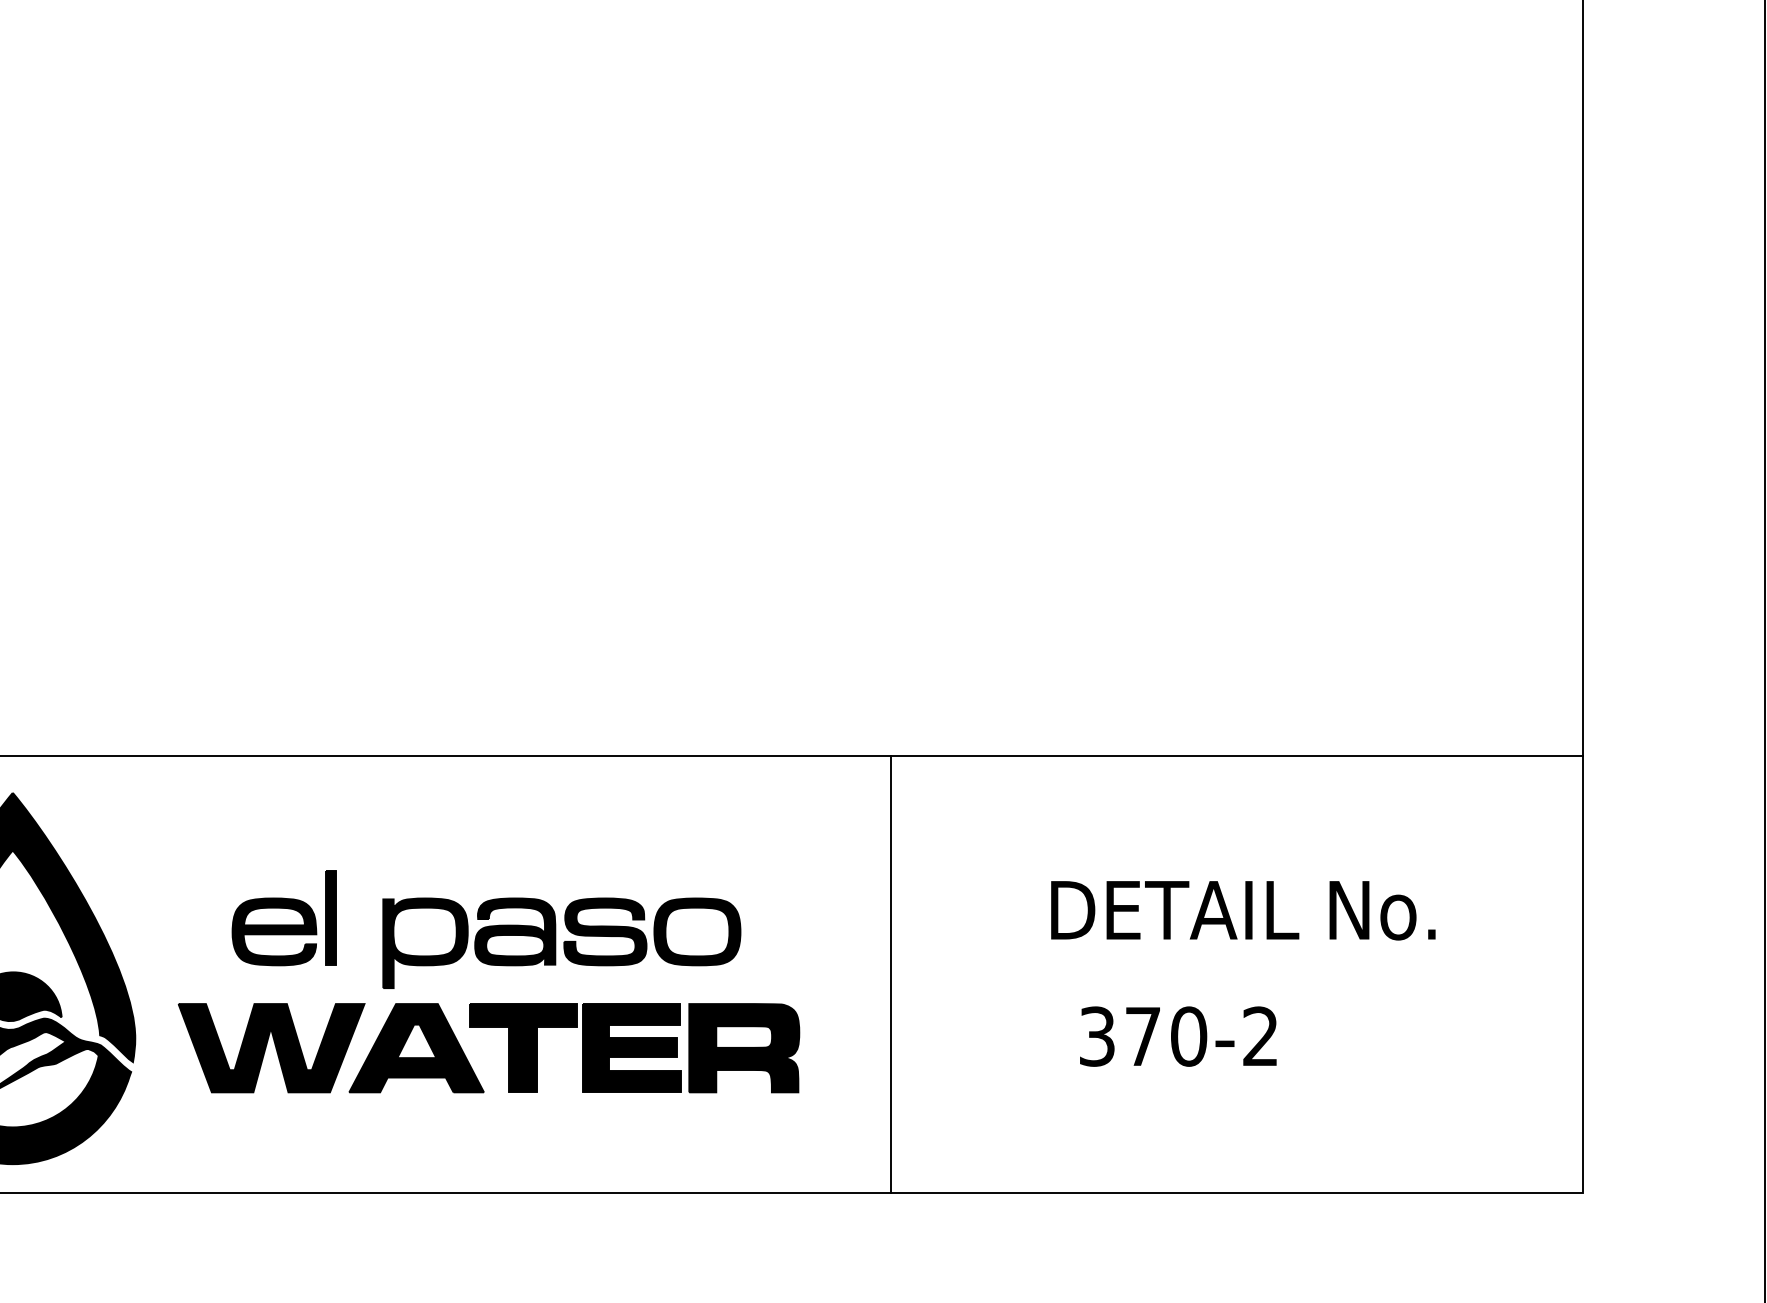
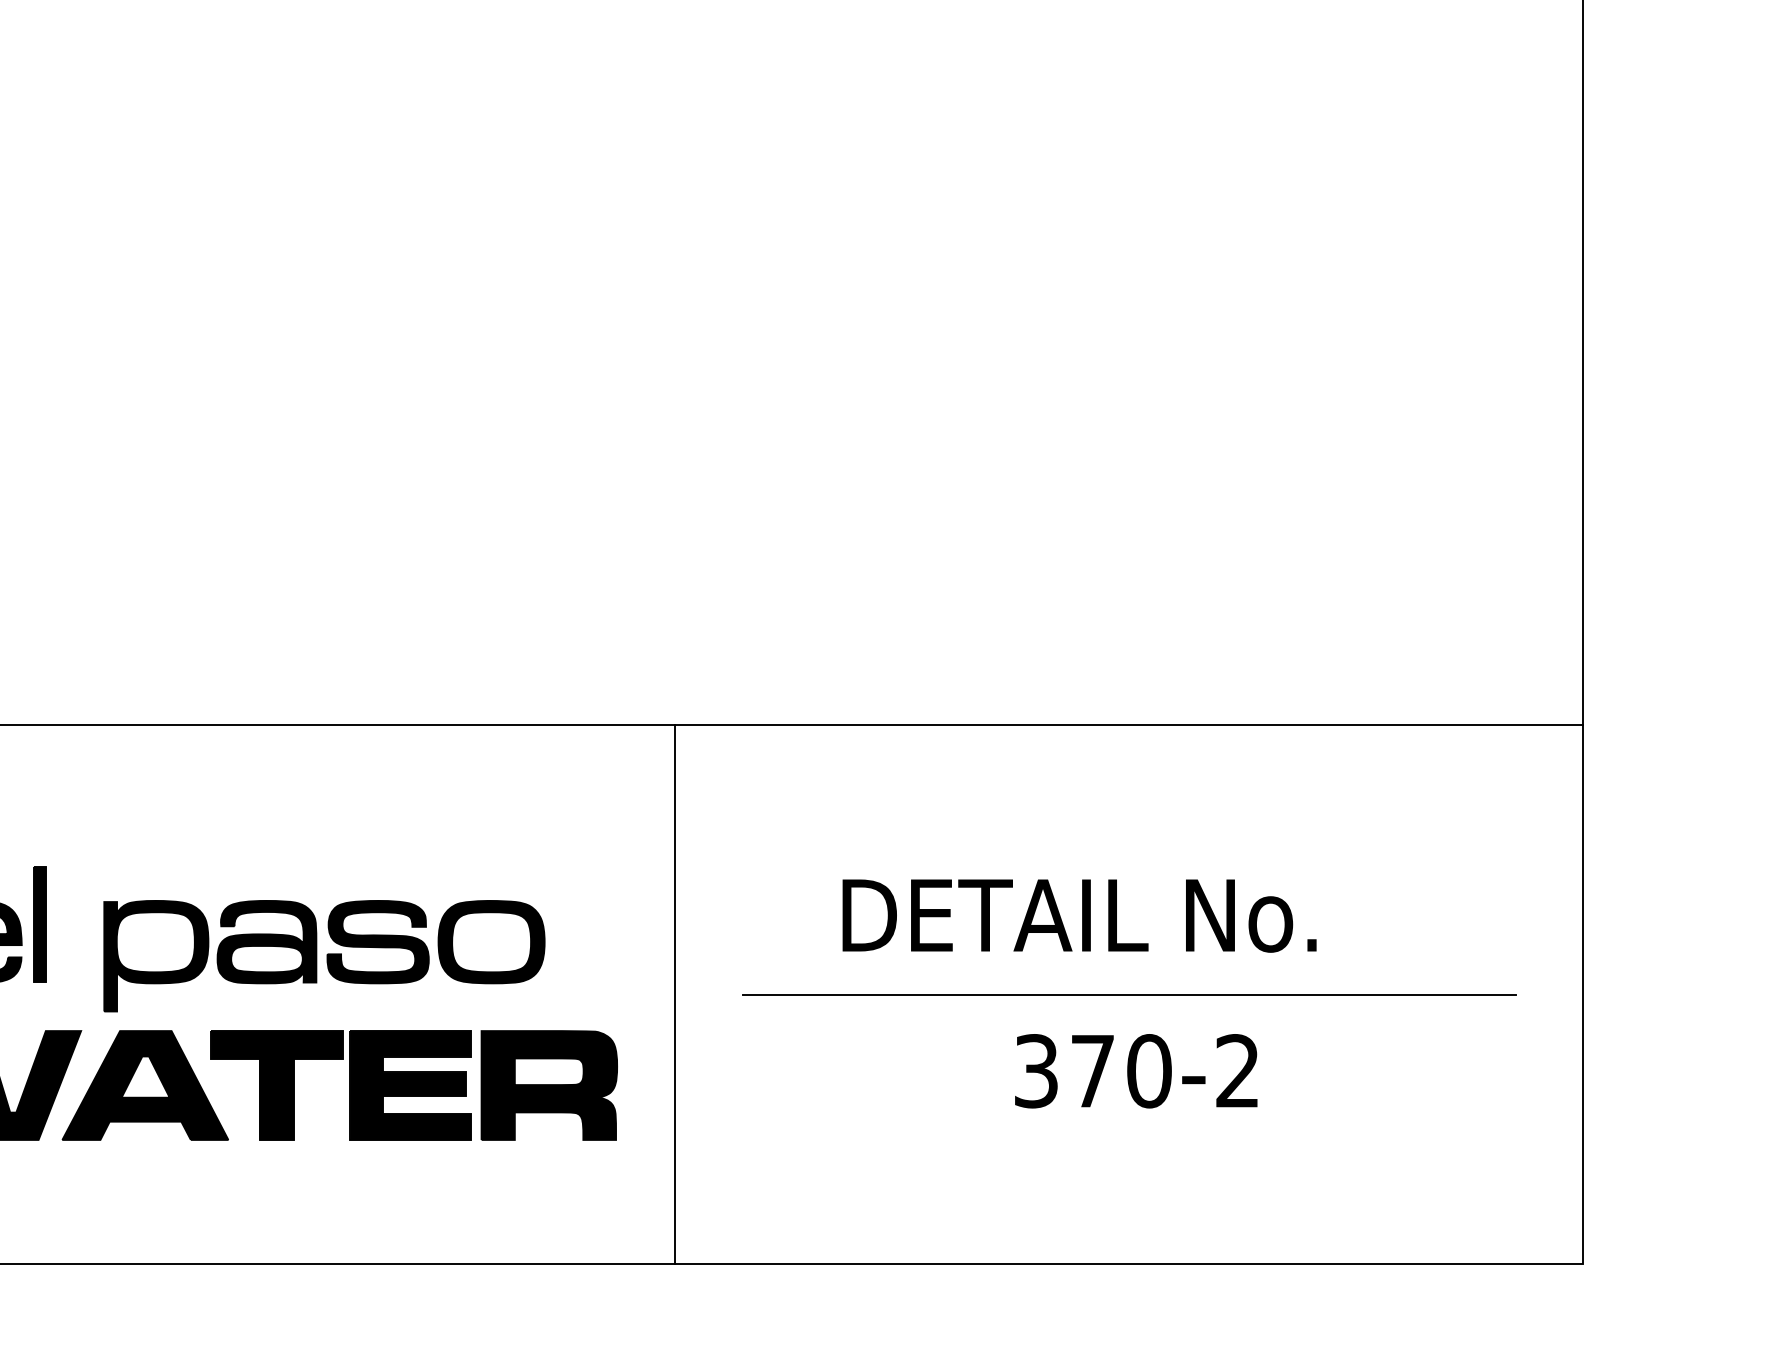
text: (1243, 910) -> (1079, 915), moved
line: (890, 974) -> (675, 994), moved
line: (1214, 974) -> (1129, 994), added
text: (1178, 1036) -> (1136, 1071), moved

